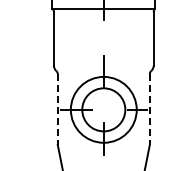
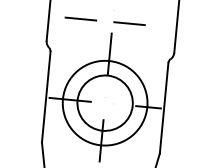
line: (91, 46) -> (97, 20), added
line: (57, 110) -> (45, 98), dashed -> solid
line: (149, 110) -> (163, 109), dashed -> solid

